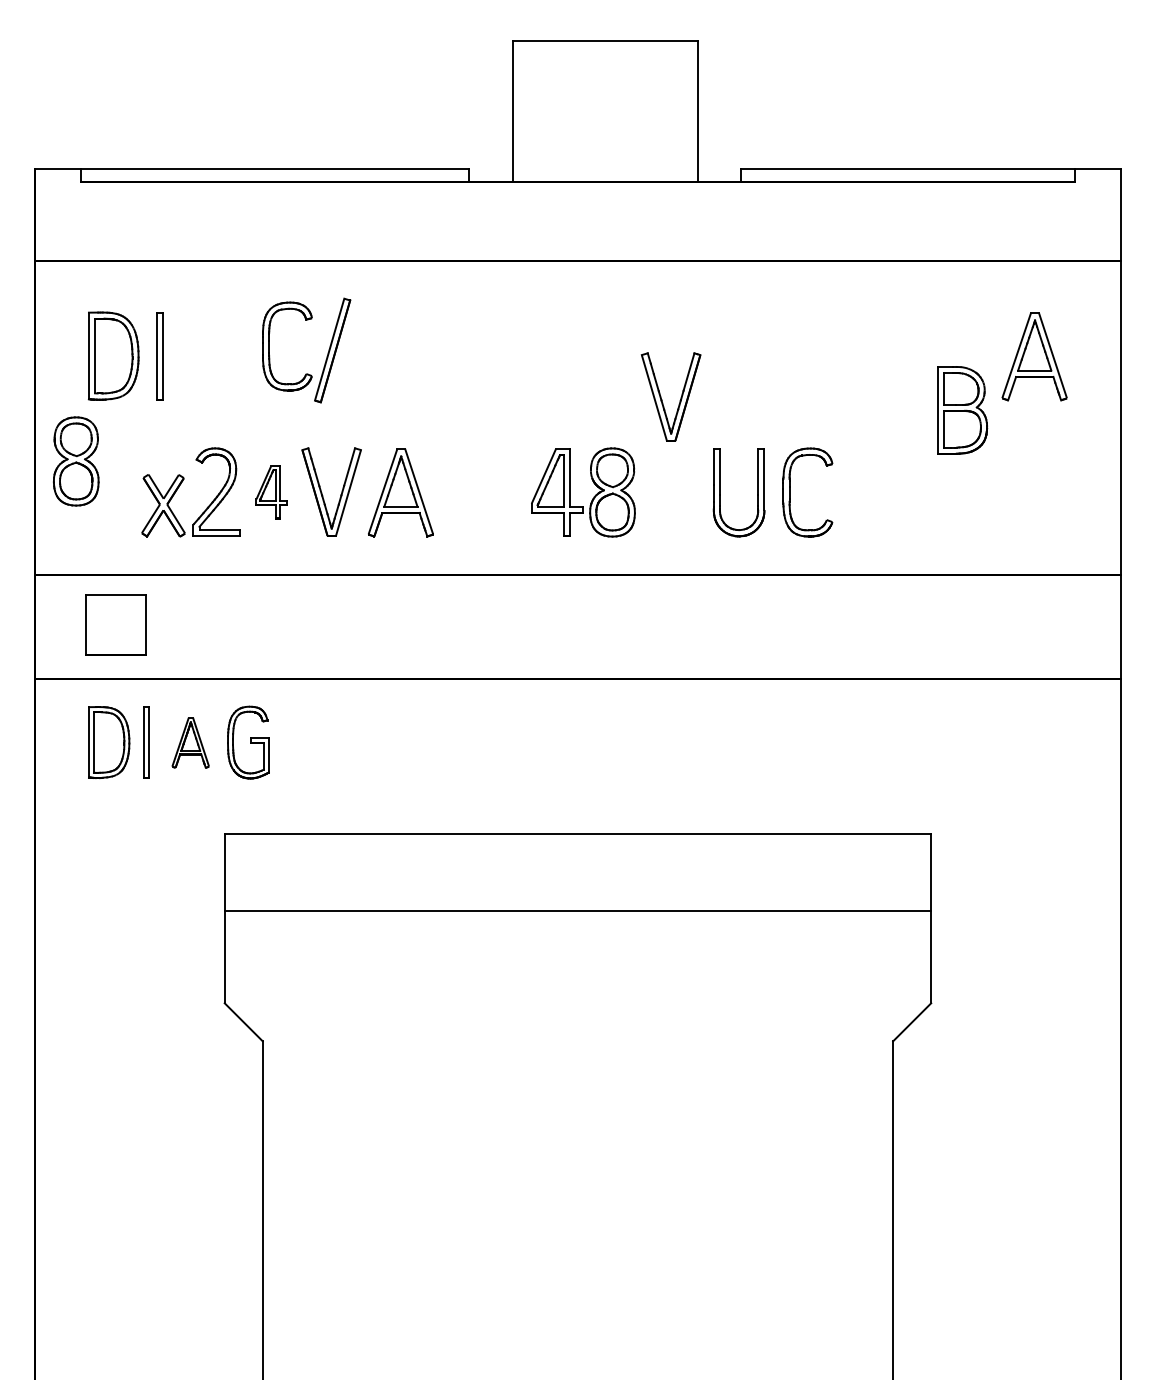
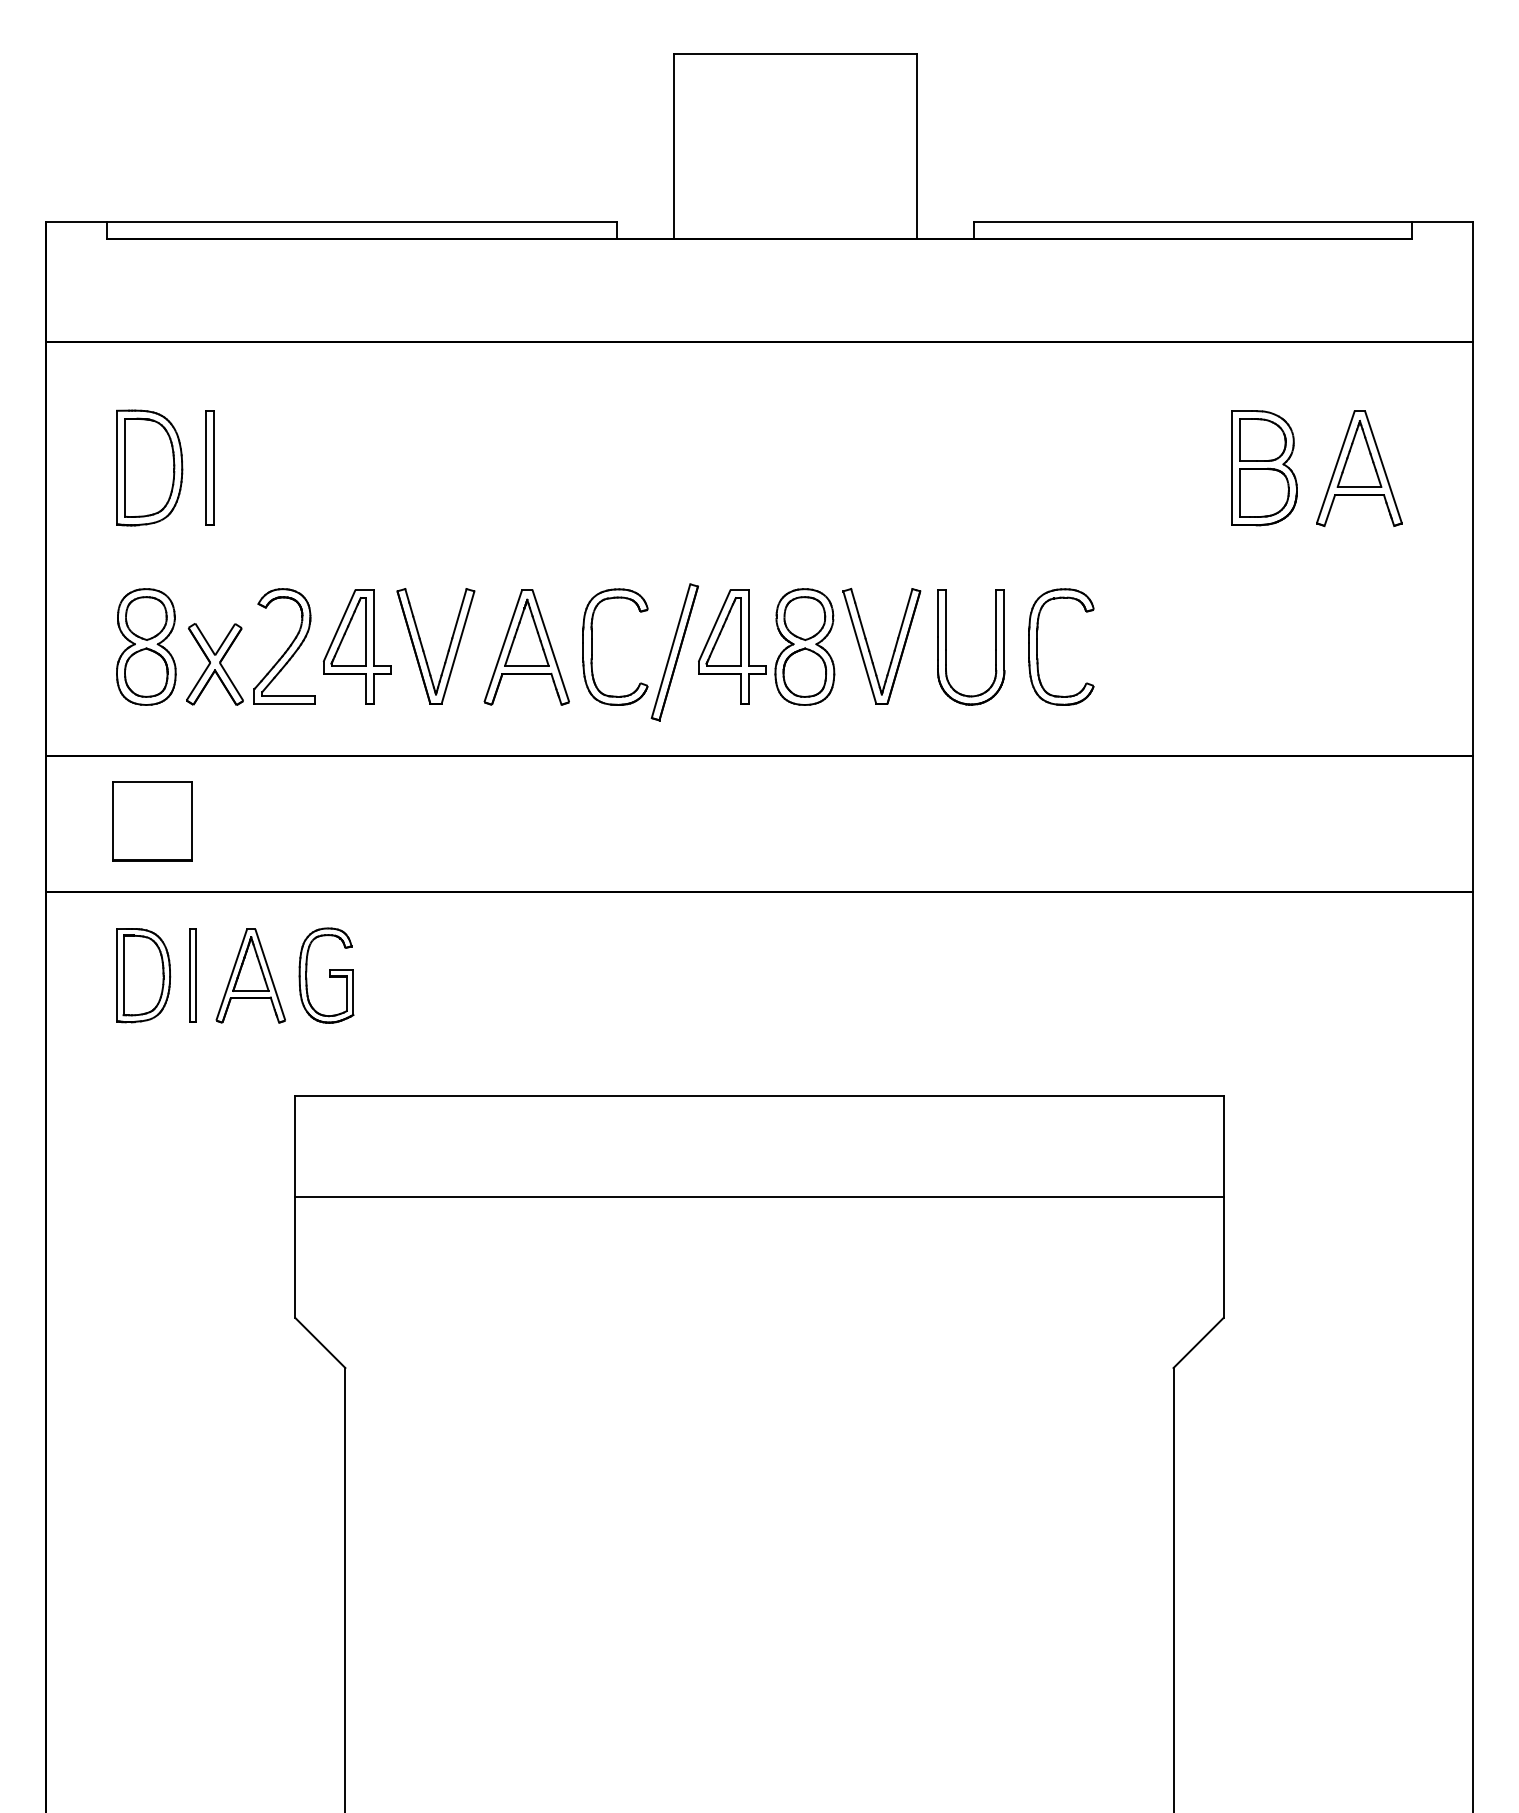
part: (326, 356) -> (666, 660), moved
part: (662, 399) -> (870, 649), moved
part: (962, 410) -> (1264, 468), moved
part: (76, 461) -> (146, 647), moved
part: (271, 492) -> (356, 647), size x1.67
part: (190, 742) -> (250, 975), size x1.43

